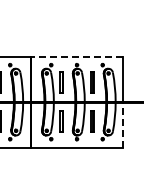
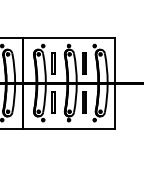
line: (76, 56) -> (68, 37), dashed -> solid
line: (123, 124) -> (115, 105), dashed -> solid

